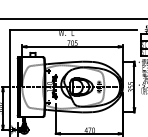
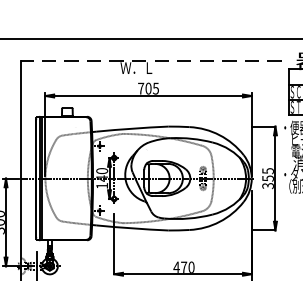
line: (73, 29) -> (150, 60), solid -> dashed

